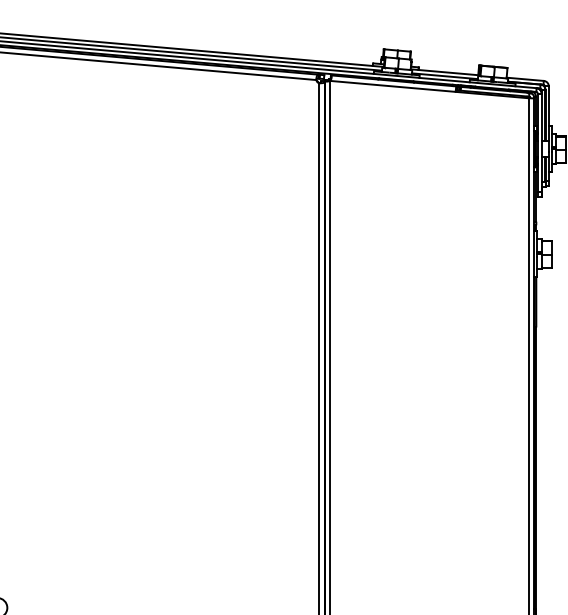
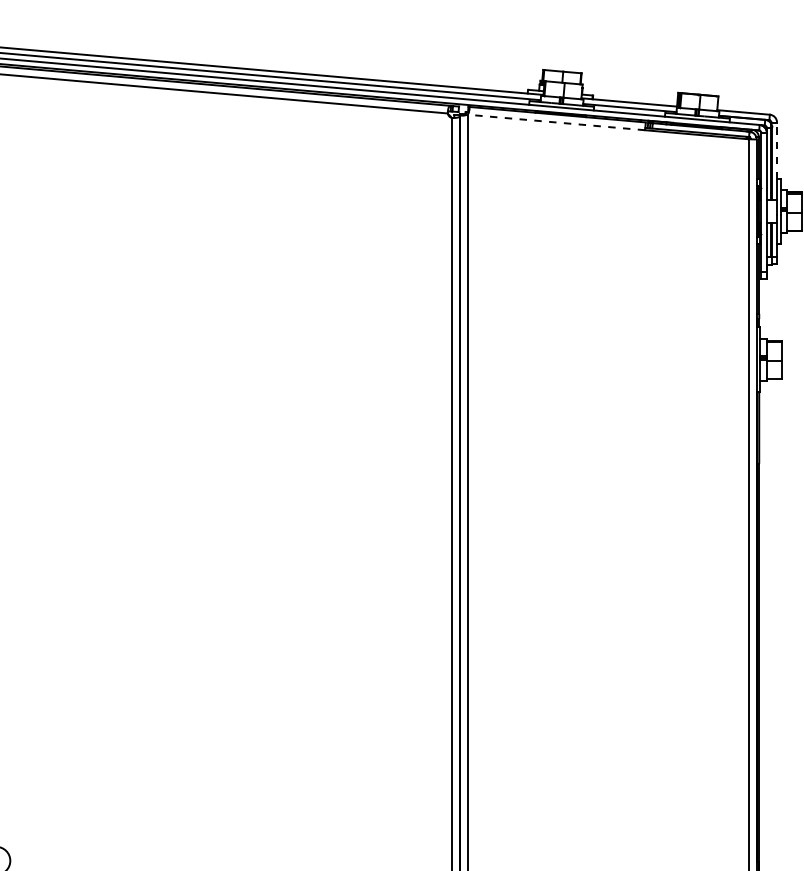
line: (393, 86) -> (556, 122), solid -> dashed
line: (549, 106) -> (777, 150), solid -> dashed

